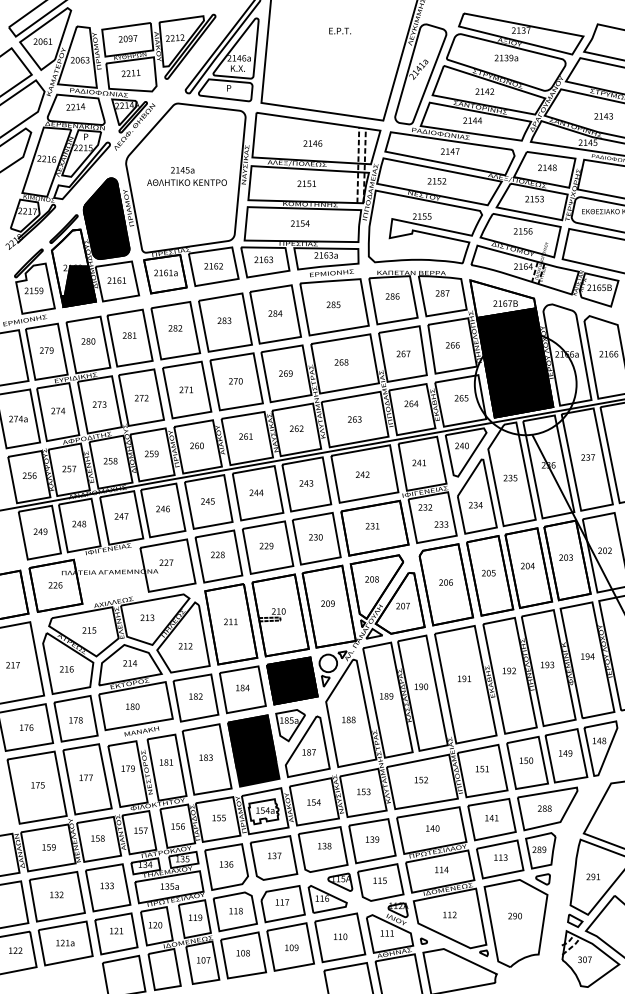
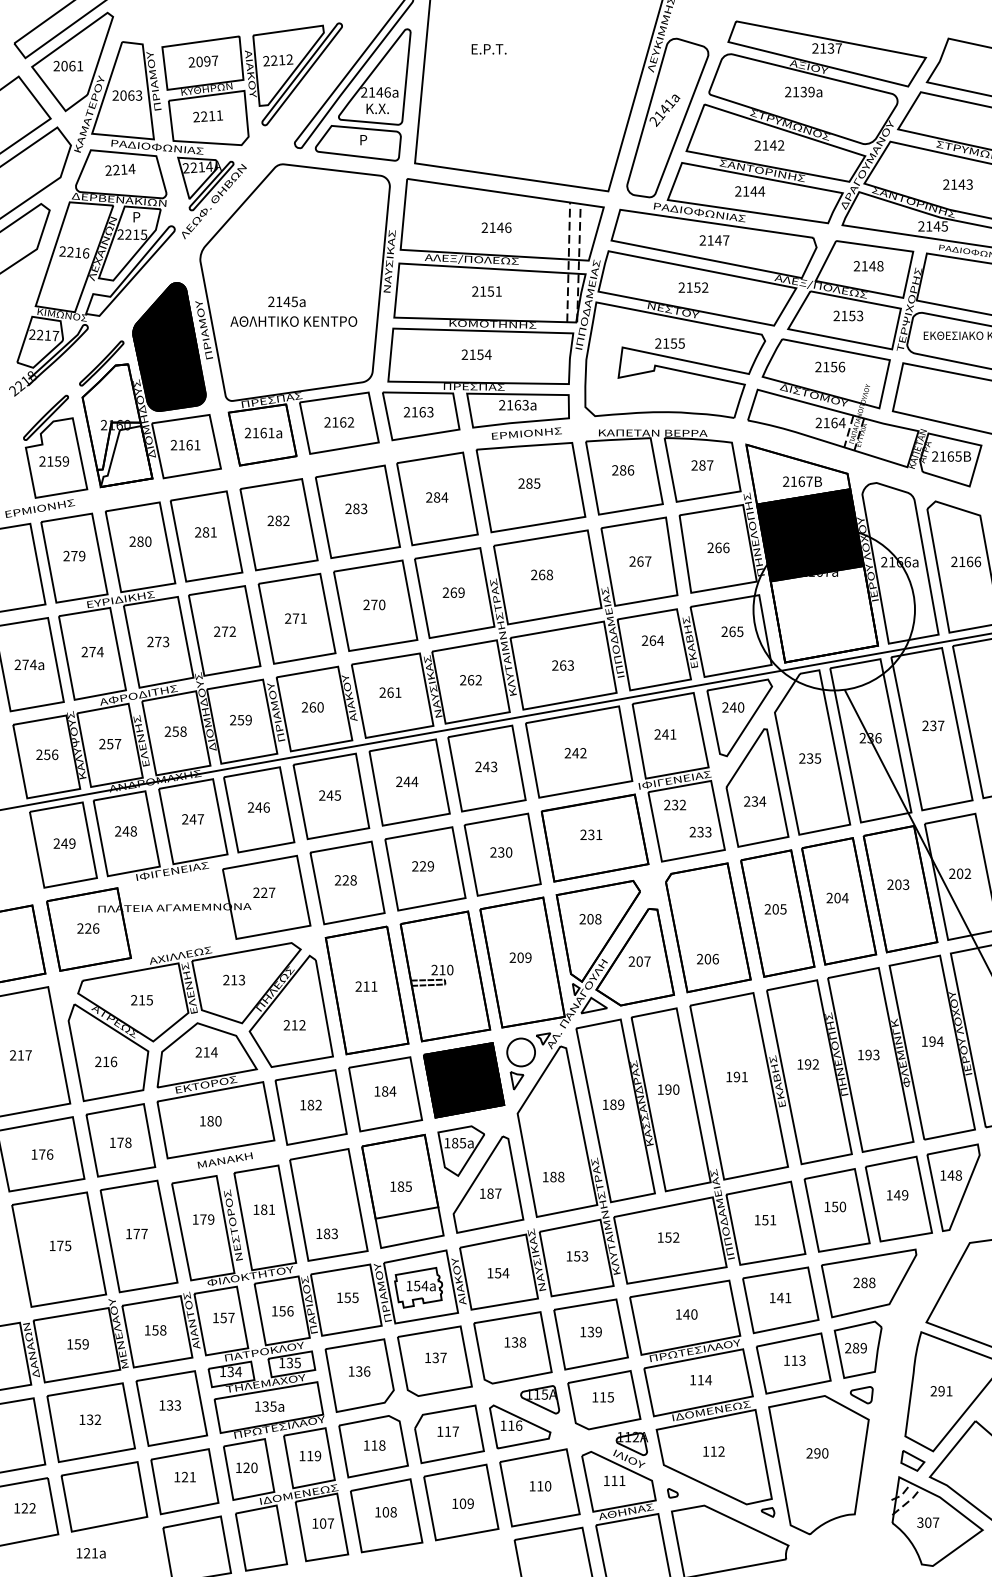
text: (339, 30) -> (488, 48), moved
text: (186, 176) -> (292, 311), moved
fill: (78, 286) -> (124, 454), removed
fill: (519, 386) -> (824, 613), removed
text: (445, 582) -> (707, 959), moved
text: (348, 719) -> (553, 1176), moved
fill: (253, 750) -> (402, 1190), removed
text: (205, 757) -> (326, 1233), moved
text: (65, 942) -> (91, 1552), moved

